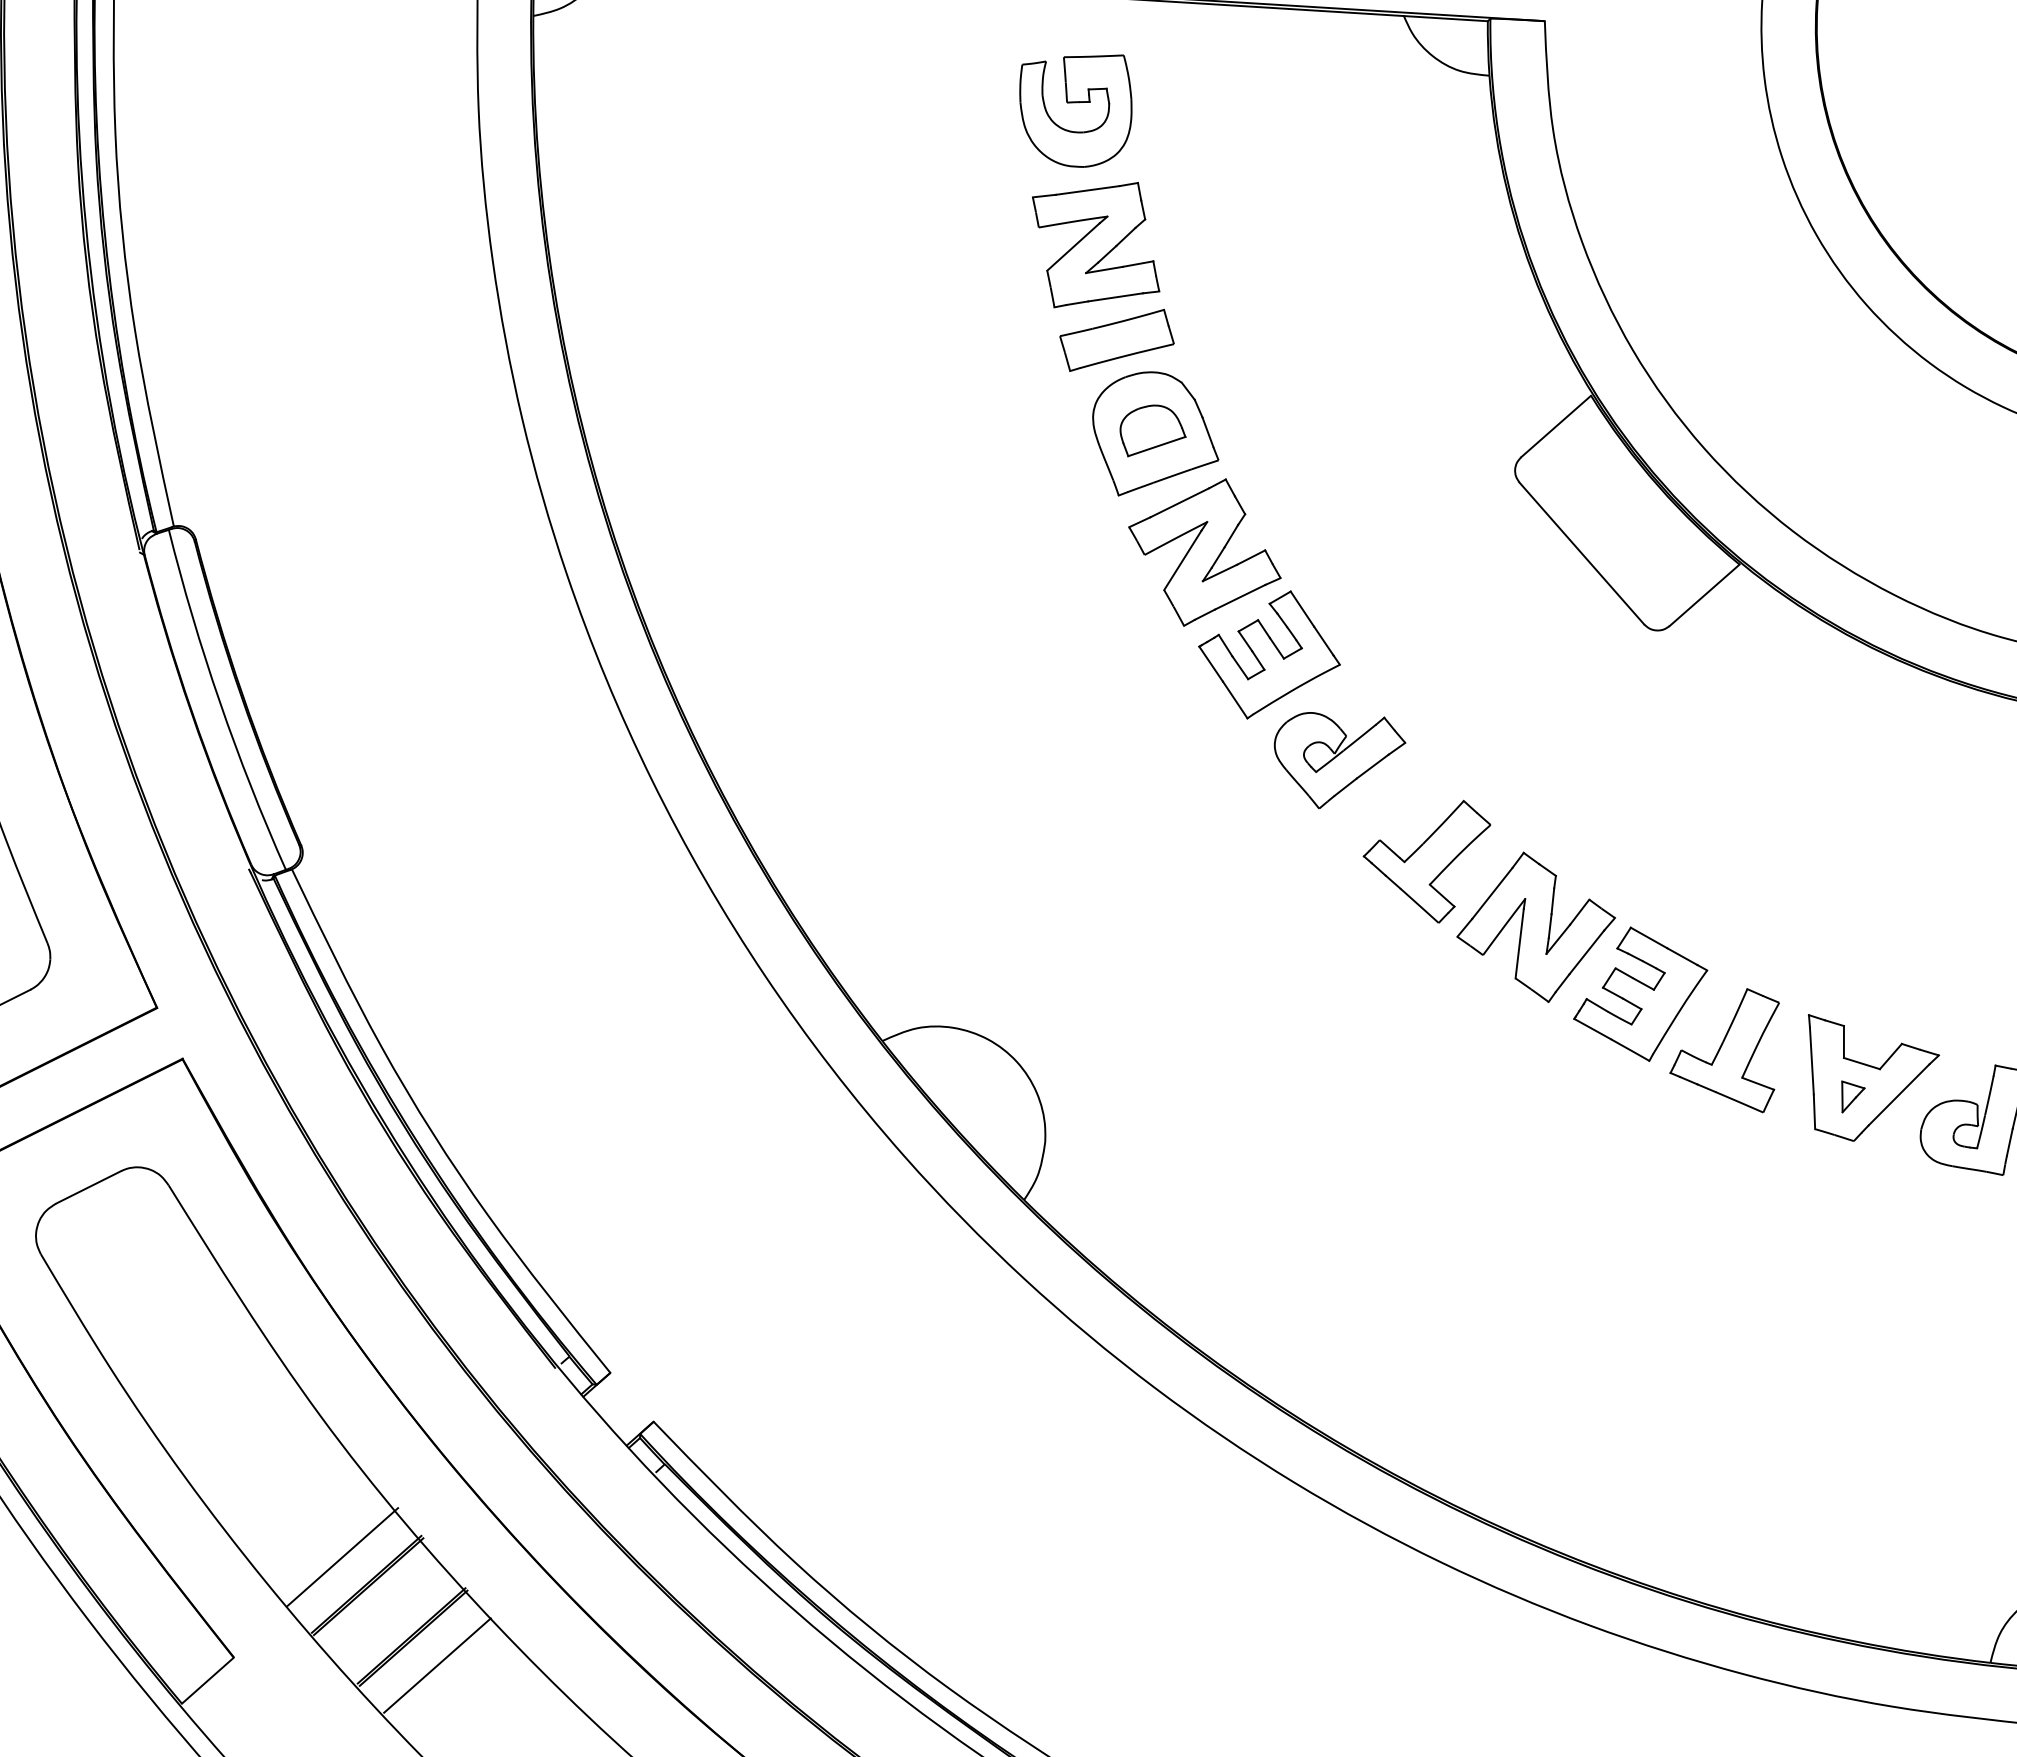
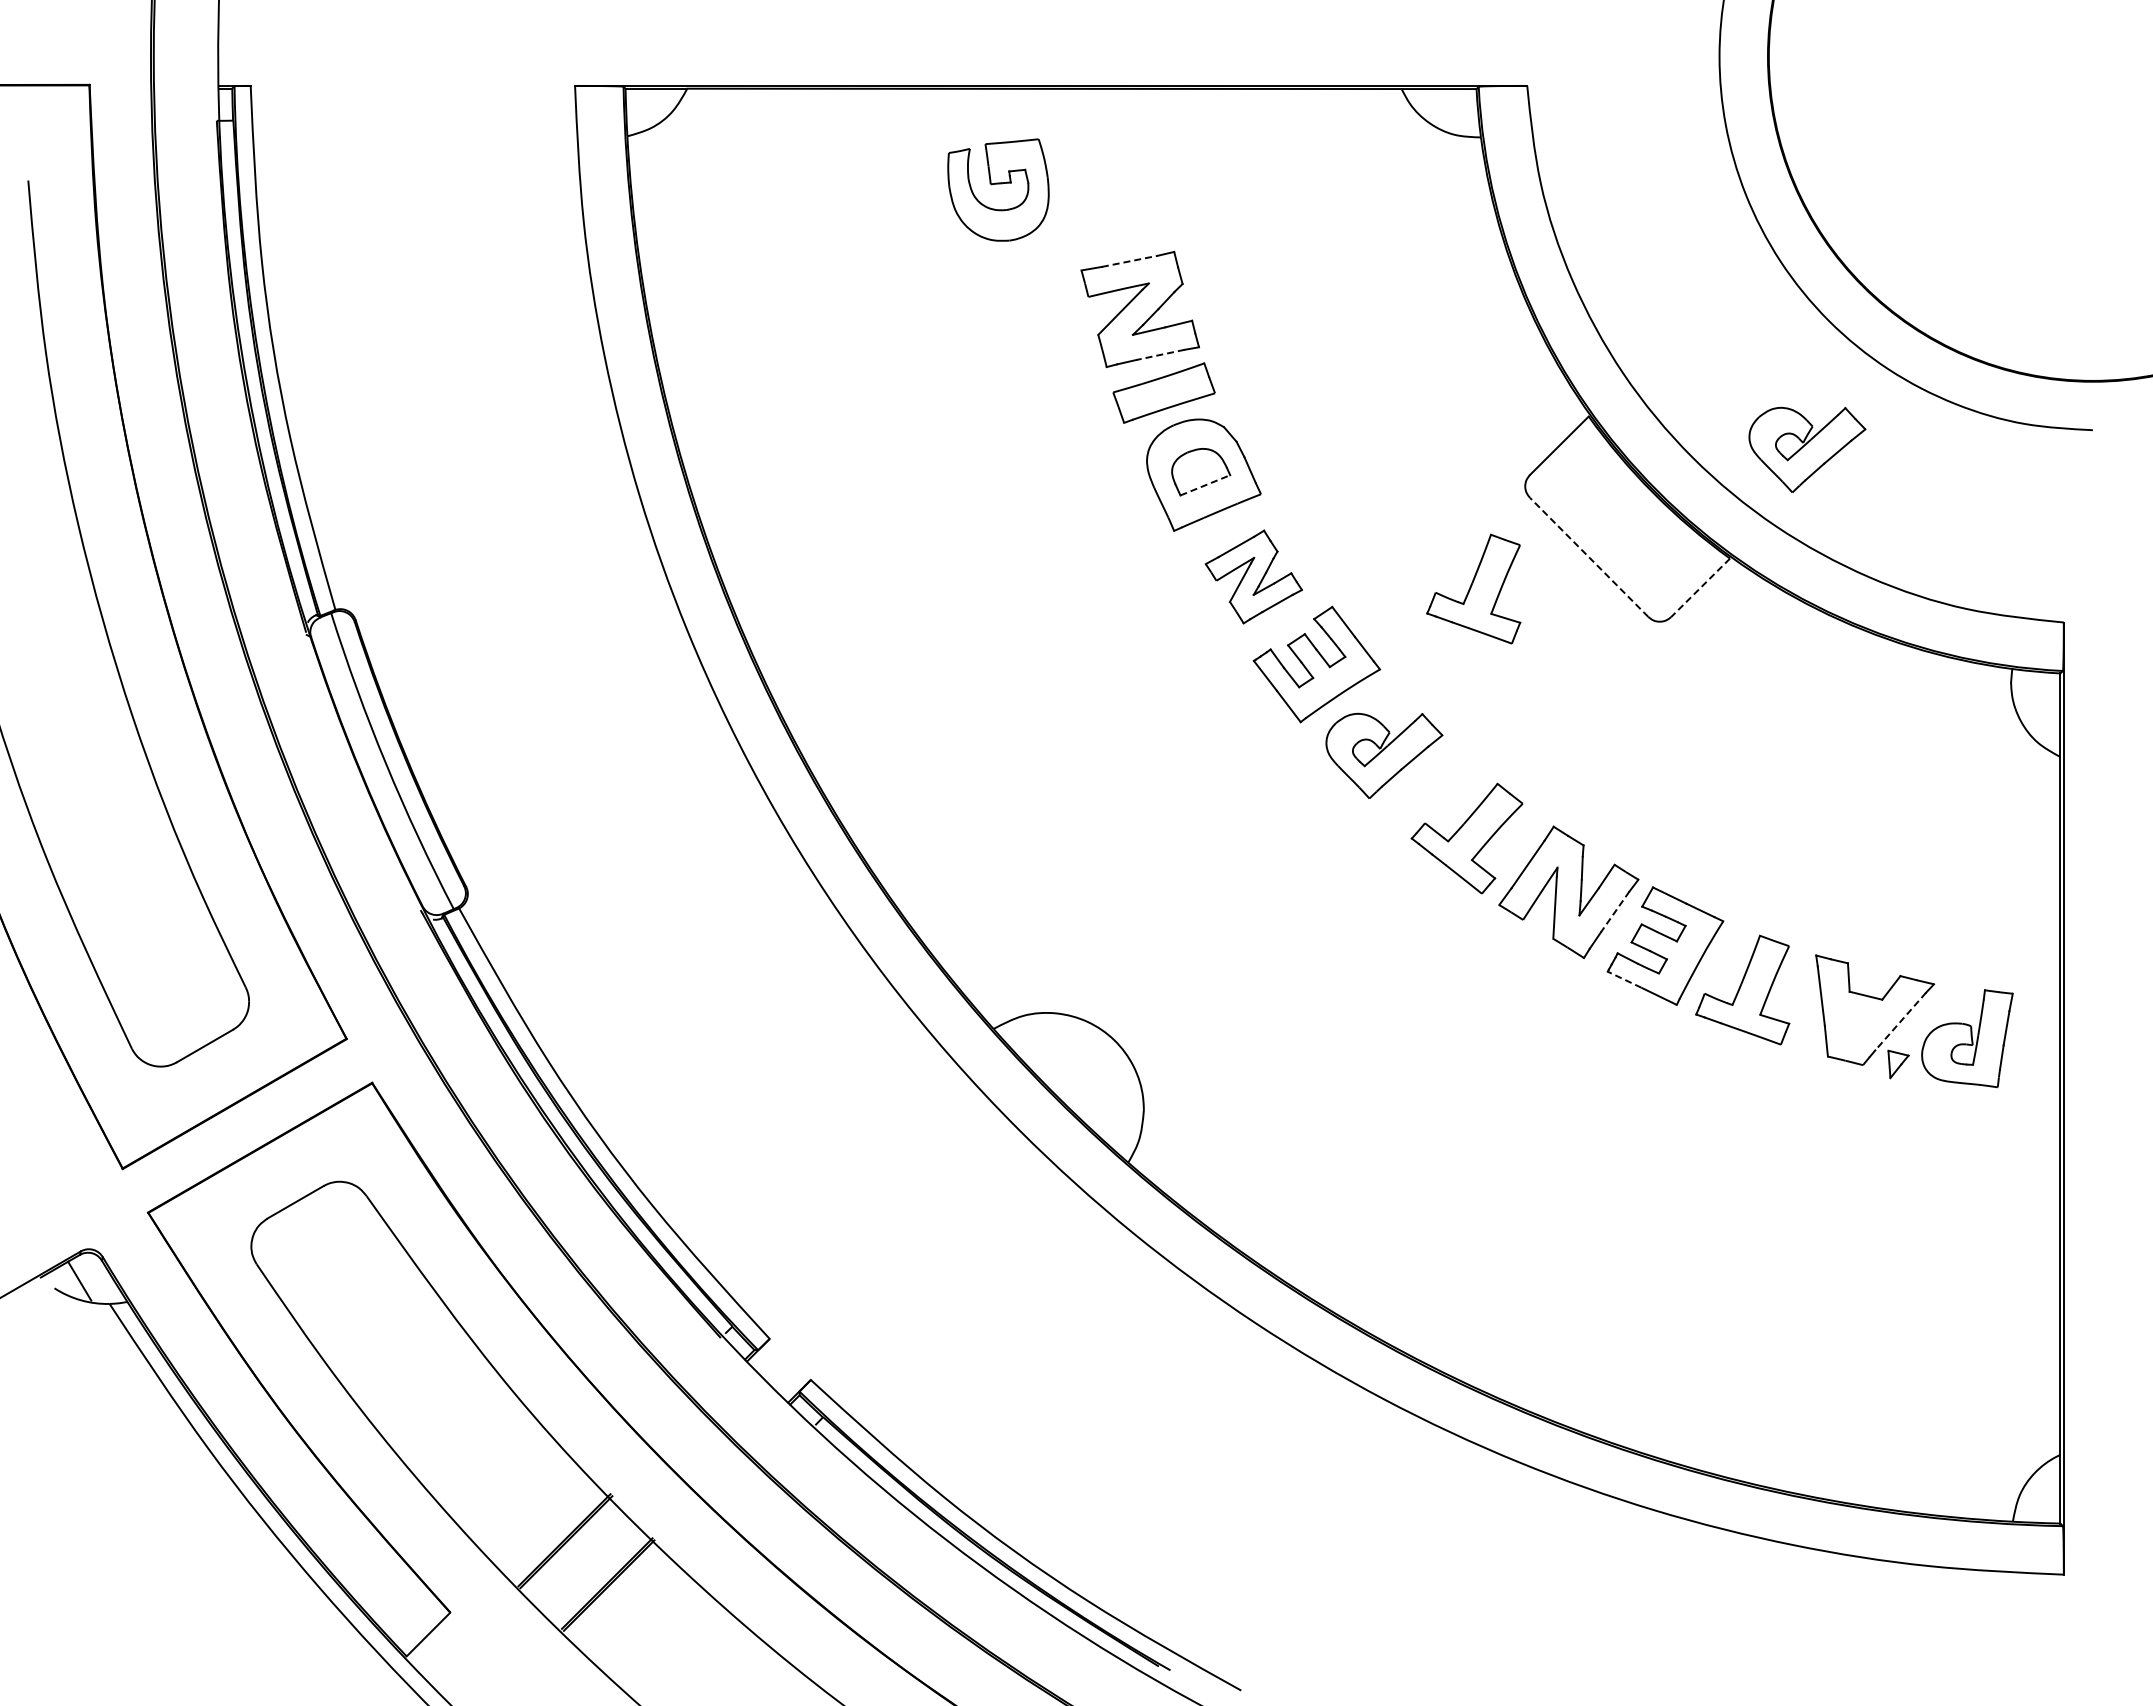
part: (1075, 108) -> (998, 189), moved
line: (1088, 190) -> (1130, 261), solid -> dashed
line: (1115, 296) -> (1160, 354), solid -> dashed
line: (1157, 446) -> (1205, 485), solid -> dashed
part: (1833, 447) -> (1807, 449), added
part: (1204, 551) -> (1253, 576), size x0.7
line: (1582, 553) -> (1589, 557), solid -> dashed
part: (1450, 580) -> (1473, 588), added
line: (1704, 596) -> (1700, 588), solid -> dashed
line: (1587, 952) -> (1615, 911), solid -> dashed
line: (1592, 1028) -> (1624, 979), solid -> dashed
line: (1898, 1094) -> (1900, 1021), solid -> dashed
part: (1852, 1097) -> (1898, 1064), moved
line: (342, 1556) -> (541, 1516), removed
line: (437, 1665) -> (631, 1608), removed

